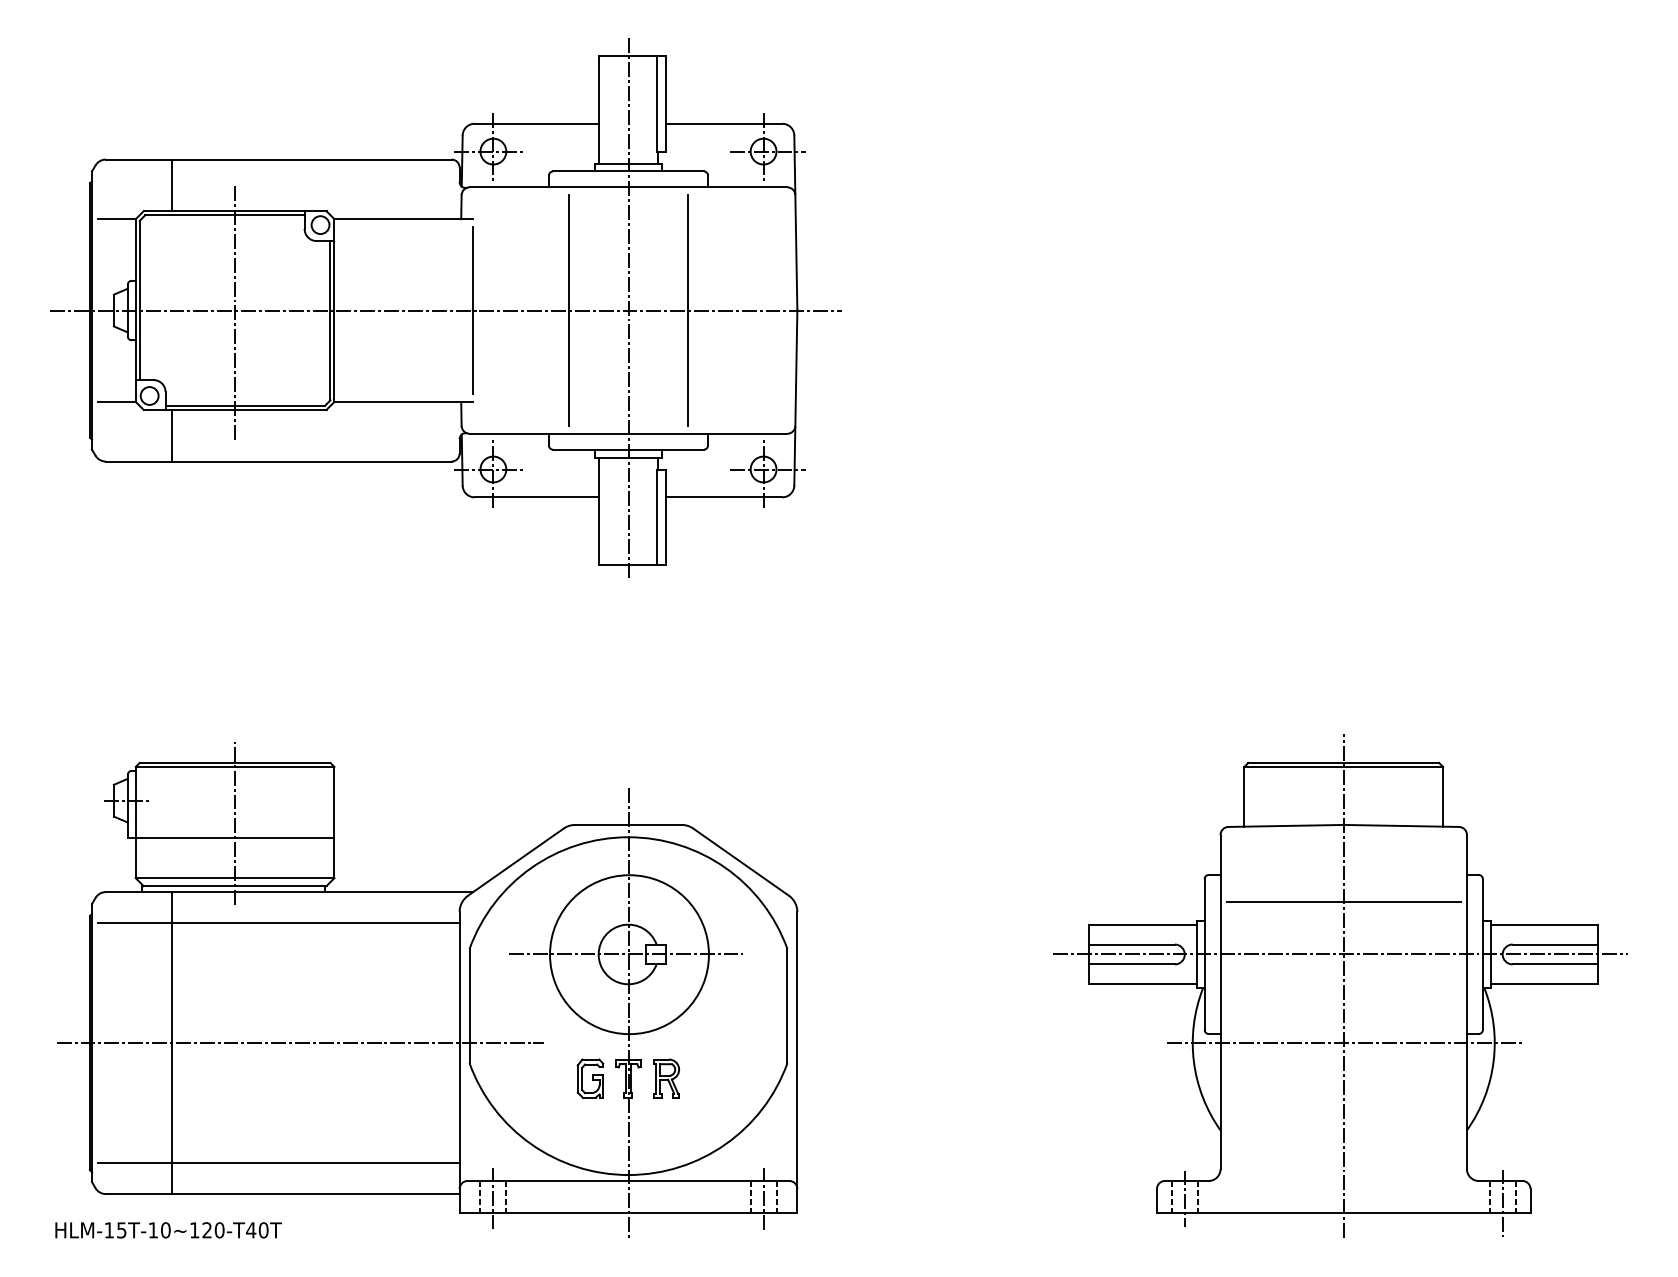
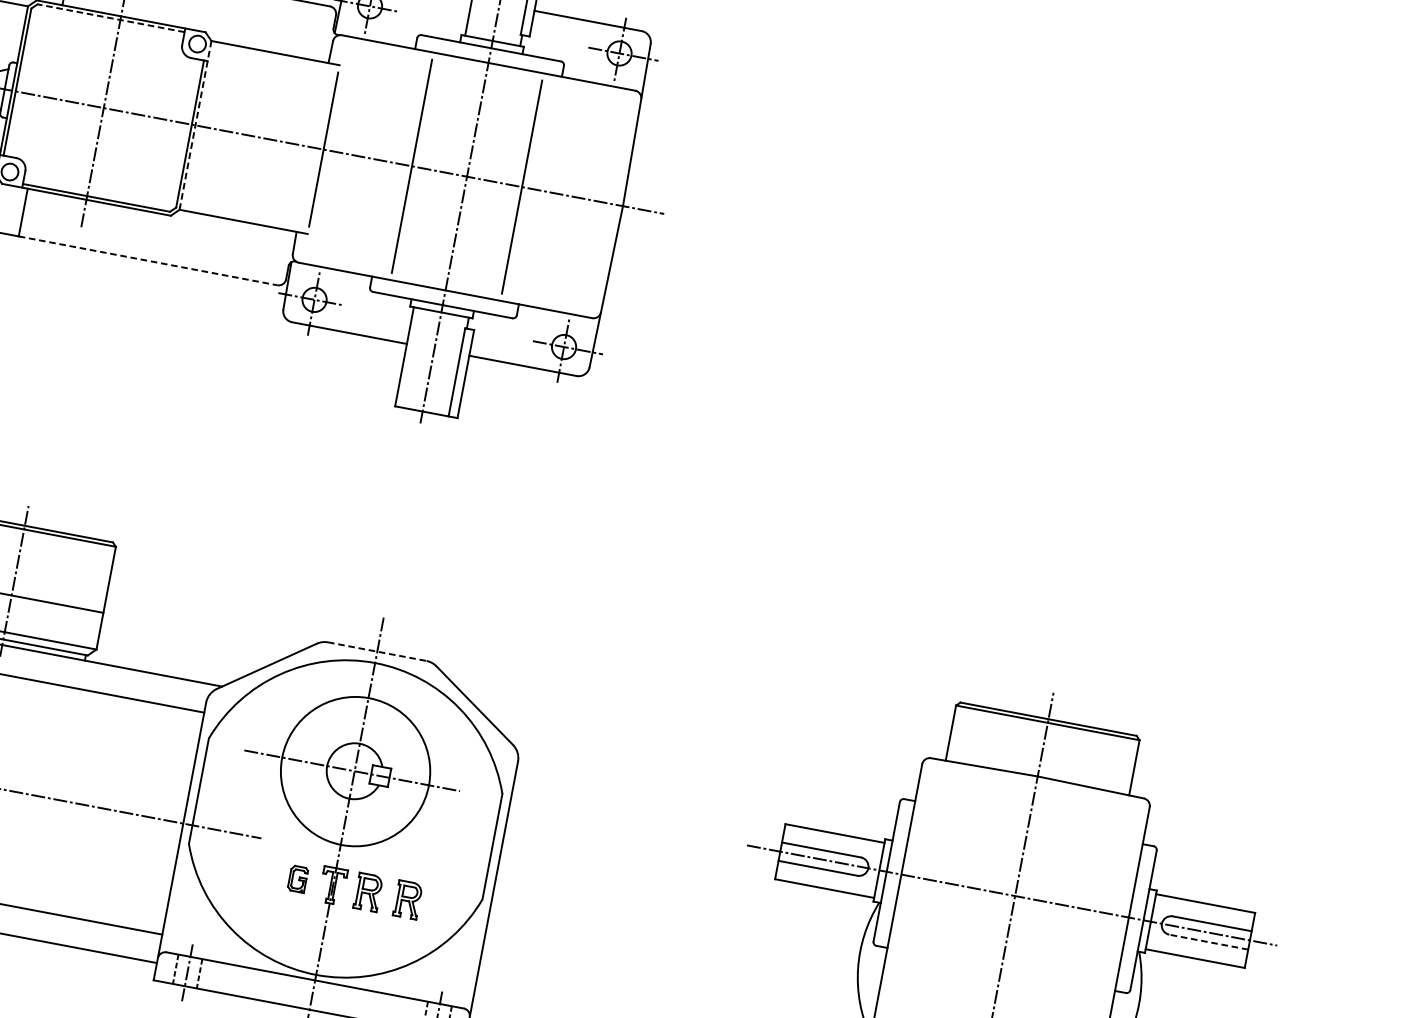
line: (225, 215) -> (111, 18), solid -> dashed
line: (334, 310) -> (195, 125), solid -> dashed
line: (312, 461) -> (148, 260), solid -> dashed
line: (628, 824) -> (377, 651), solid -> dashed
line: (1343, 901) -> (1024, 847), removed
line: (1555, 964) -> (1208, 942), solid -> dashed
line: (1345, 1043) -> (1001, 978), removed
part: (590, 1078) -> (297, 879), size x0.7
part: (709, 1078) -> (407, 899), added

